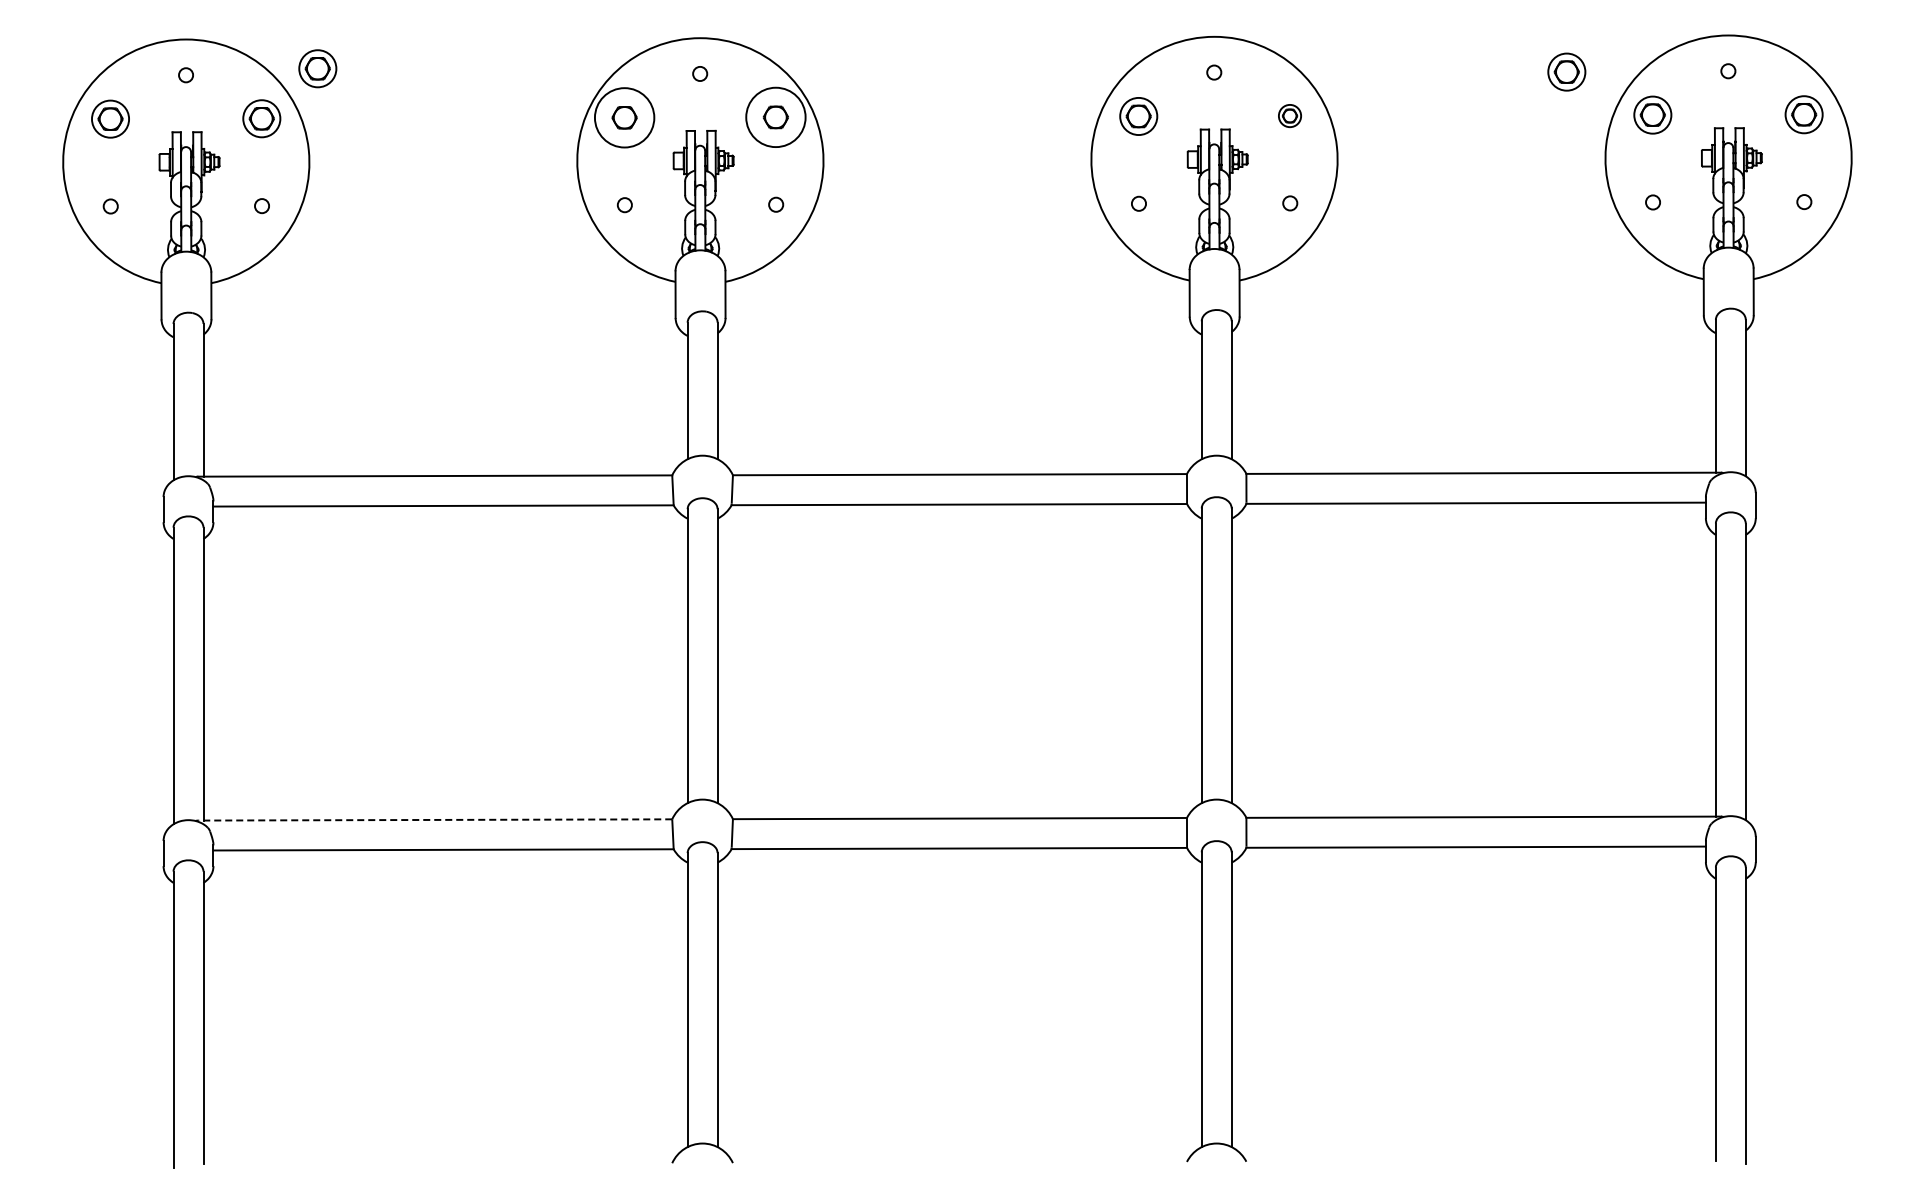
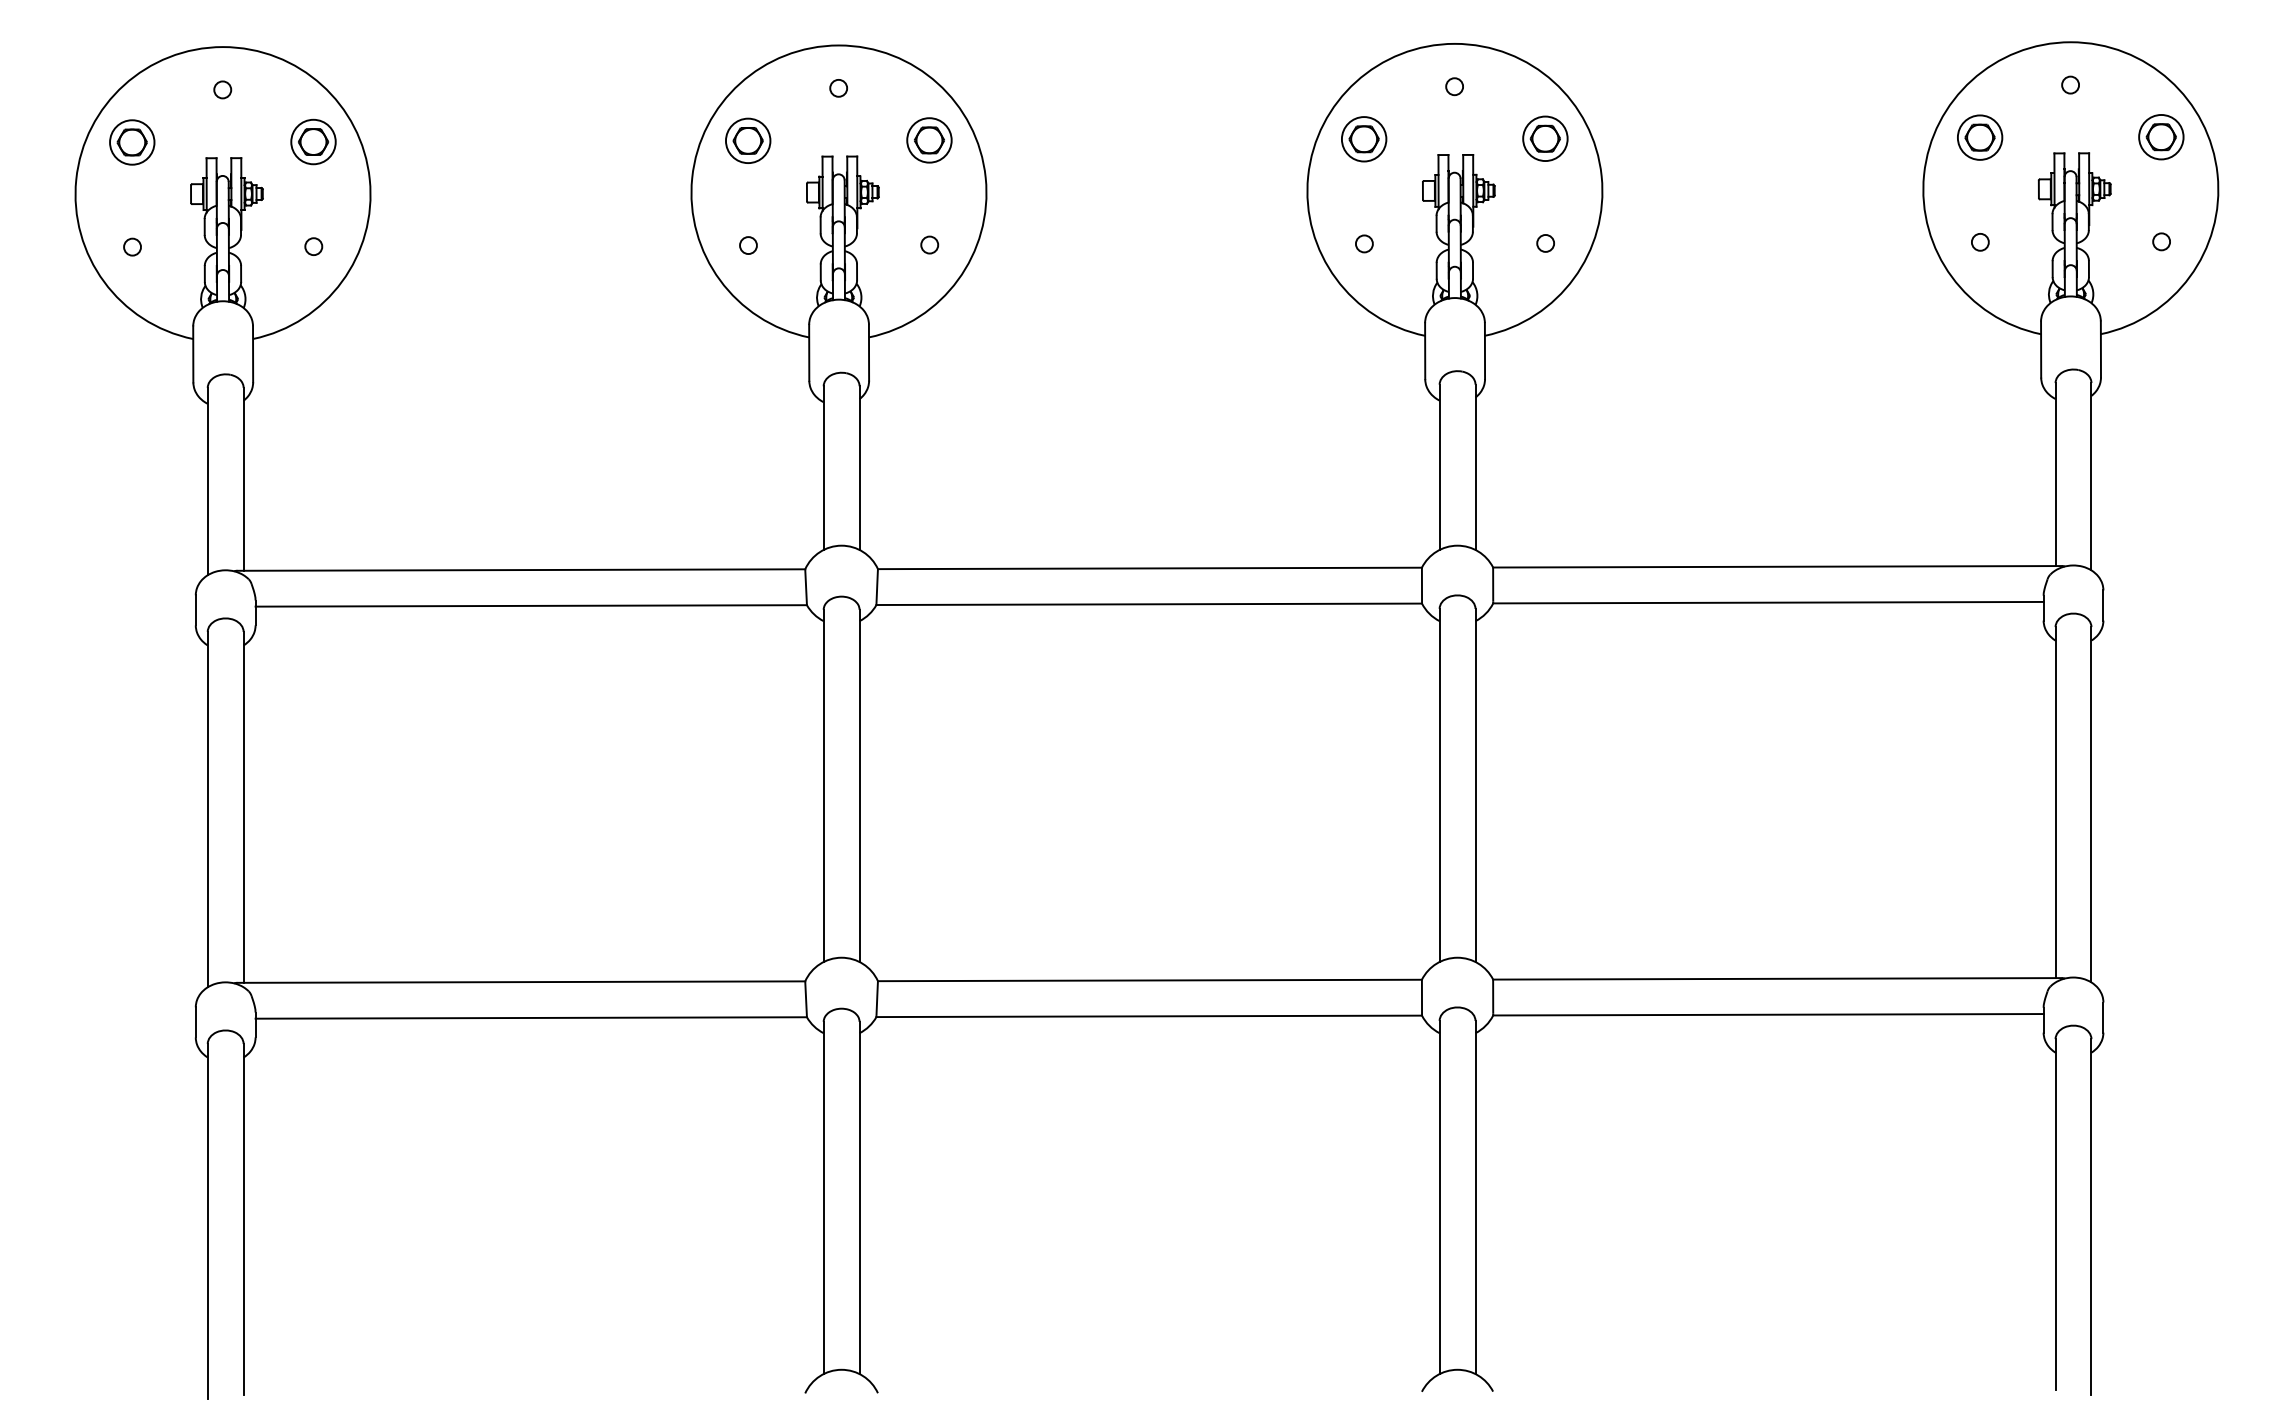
part: (317, 68) -> (380, 81), removed
part: (1566, 71) -> (1876, 85), removed
part: (1289, 115) -> (1544, 138), size x1.67
circle: (775, 116) -> (928, 139), size x0.62
circle: (624, 117) -> (748, 140), size x0.62
line: (435, 819) -> (521, 981), dashed -> solid

